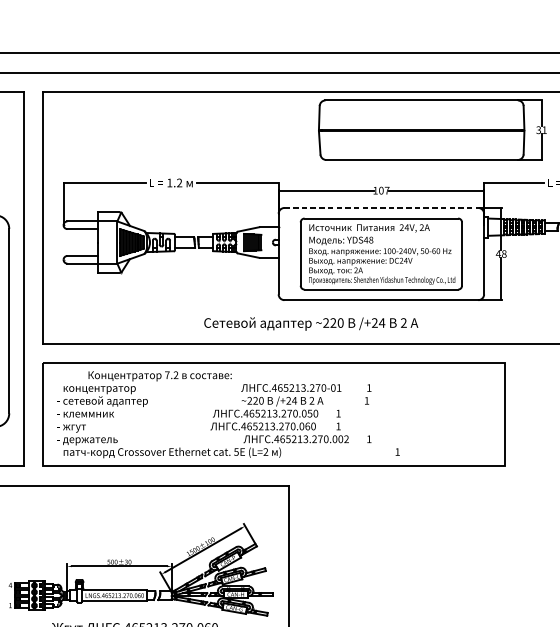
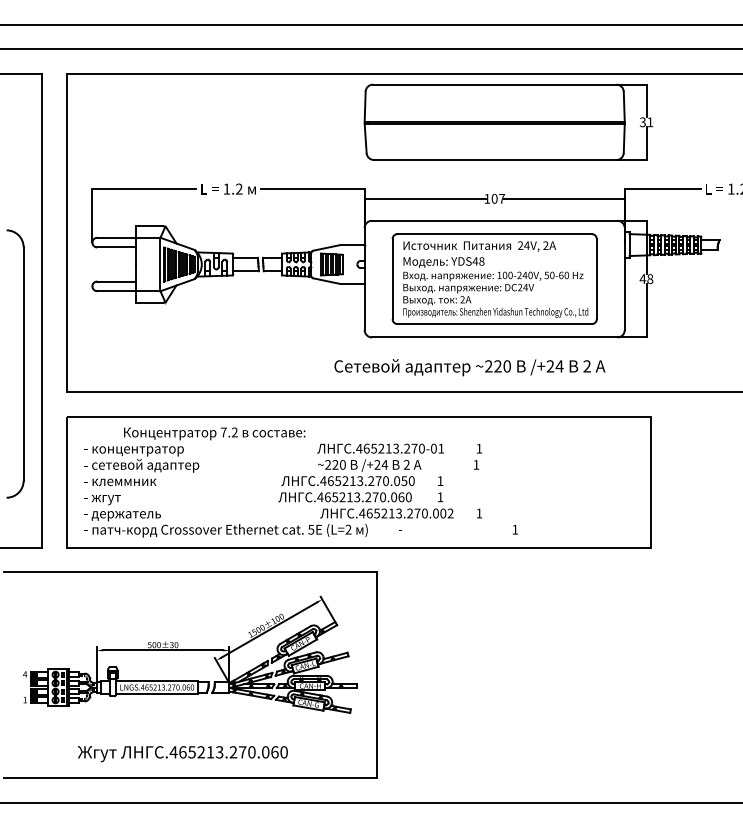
part: (432, 129) -> (508, 121), moved
line: (381, 207) -> (494, 220), dashed -> solid
text: (310, 323) -> (469, 367), moved
part: (141, 569) -> (190, 654), moved

